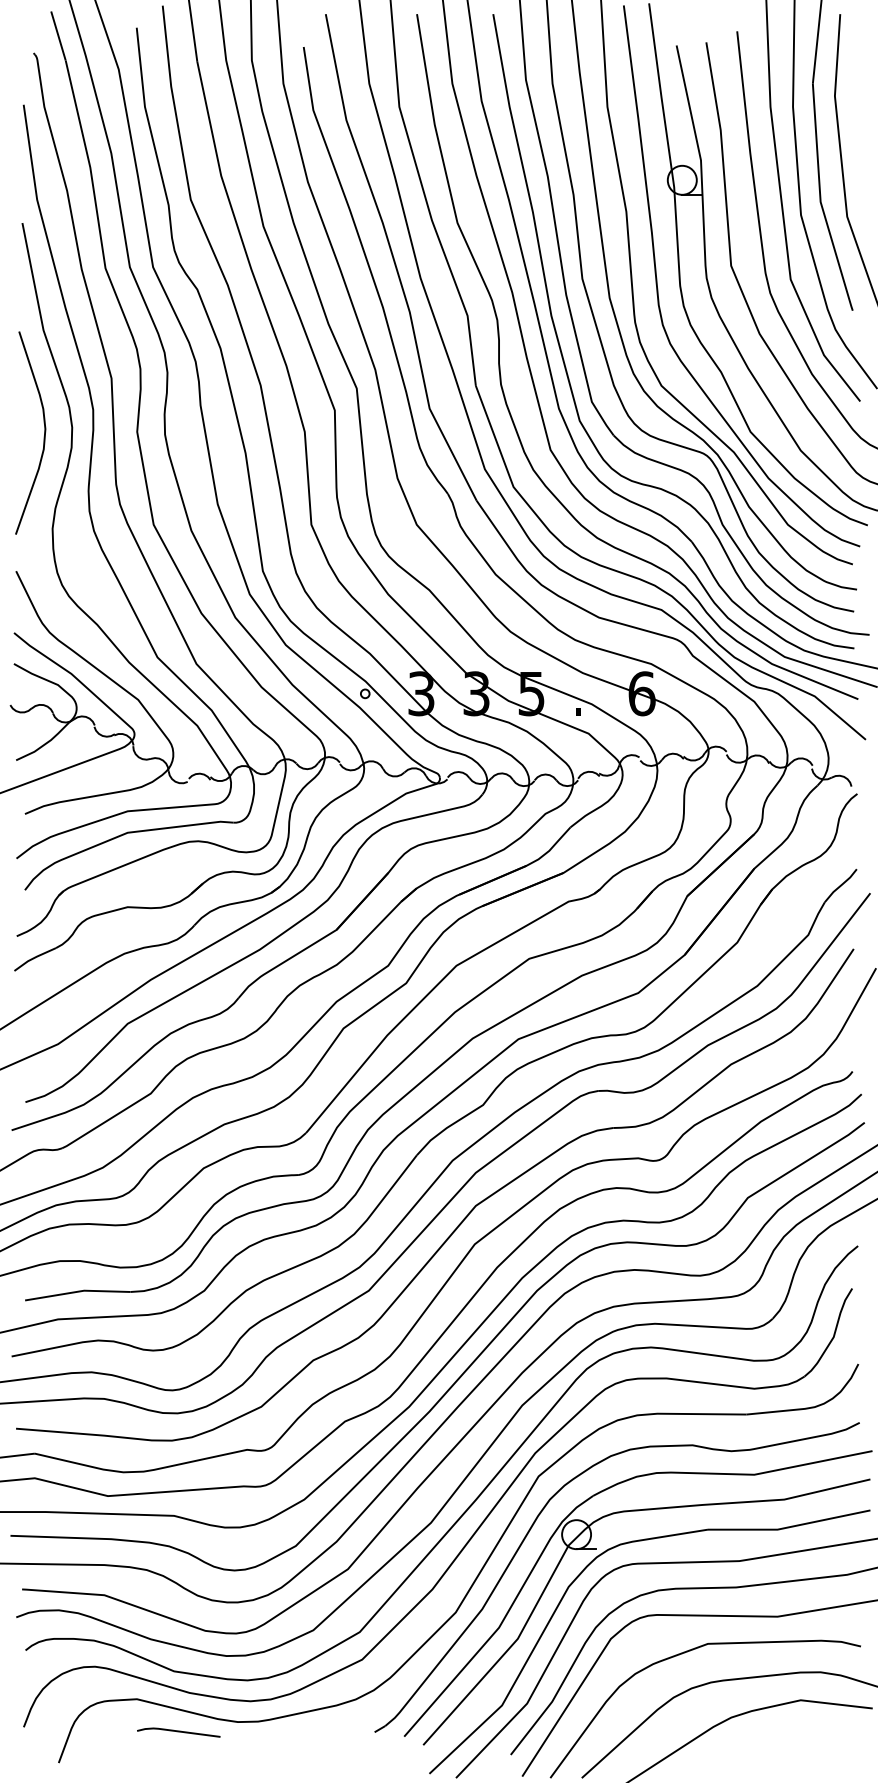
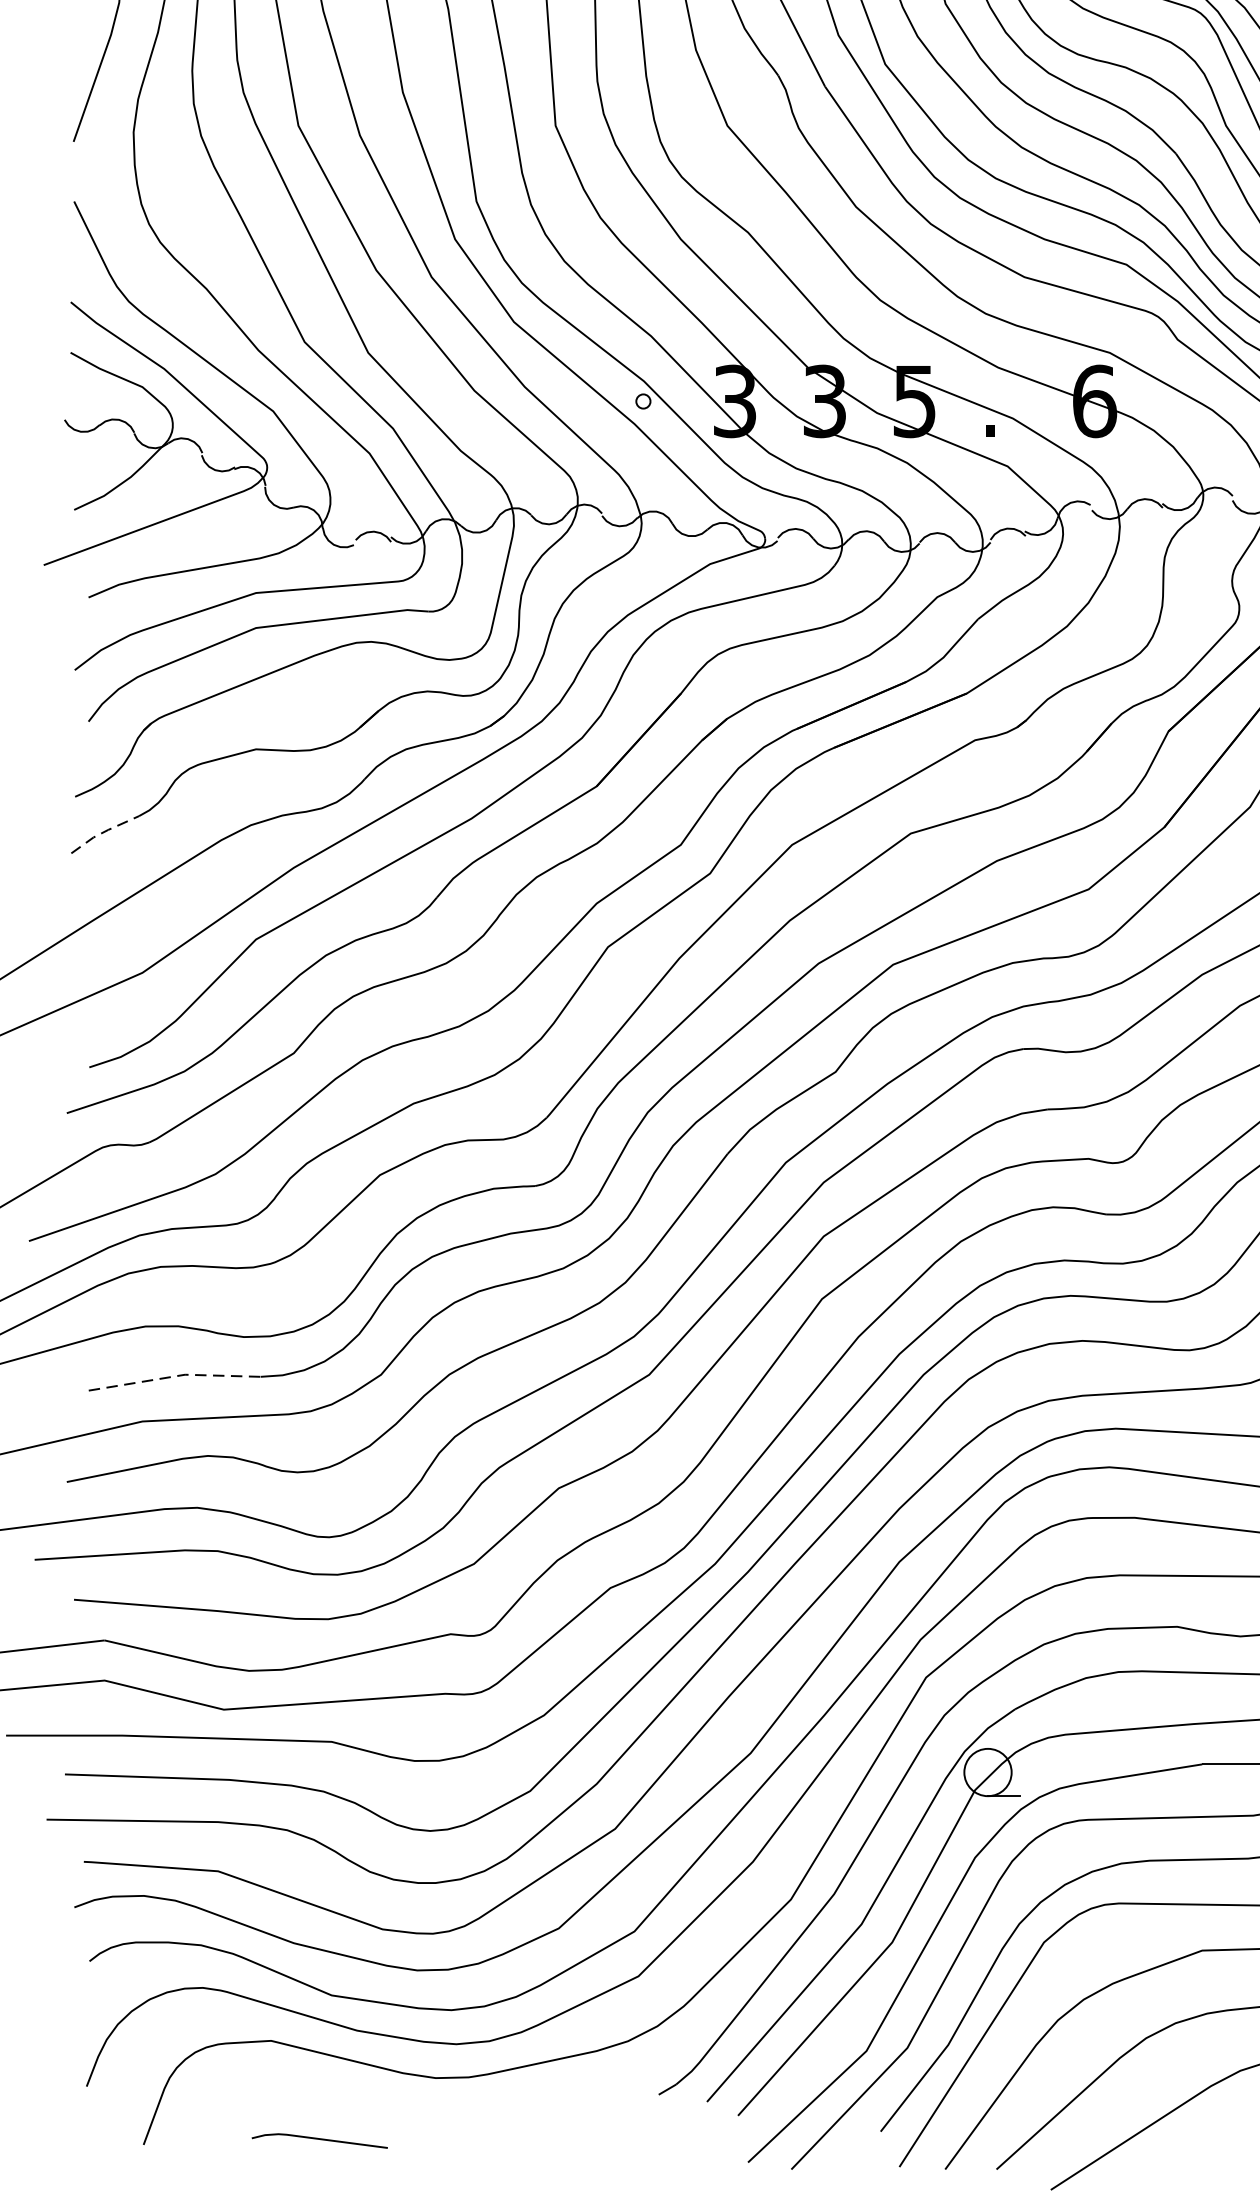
line: (34, 957) -> (104, 831), solid -> dashed
line: (78, 1291) -> (175, 1376), solid -> dashed
line: (178, 1732) -> (319, 2140), moved

